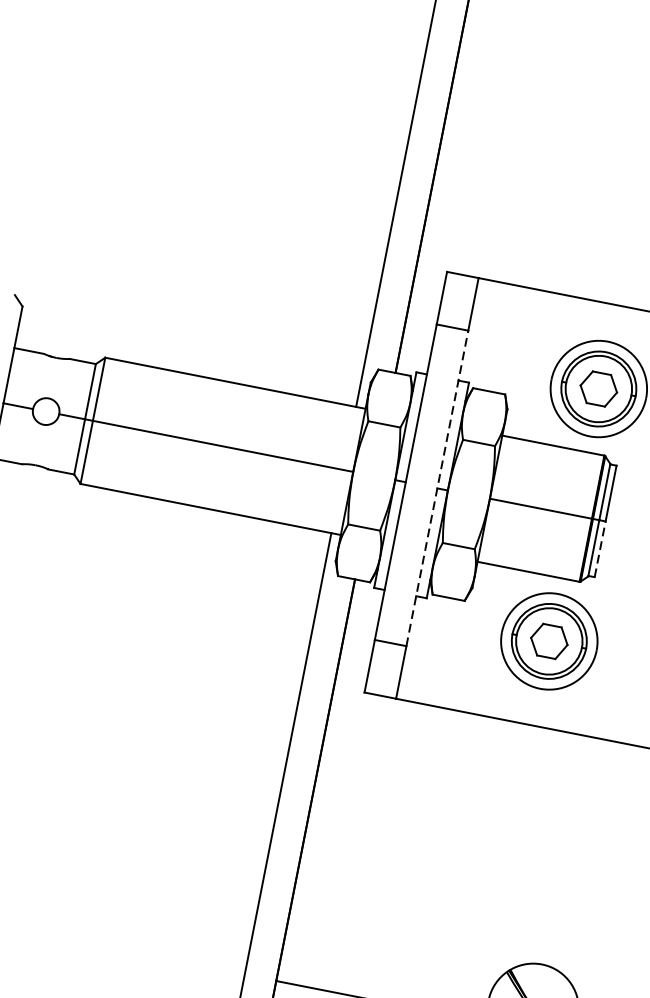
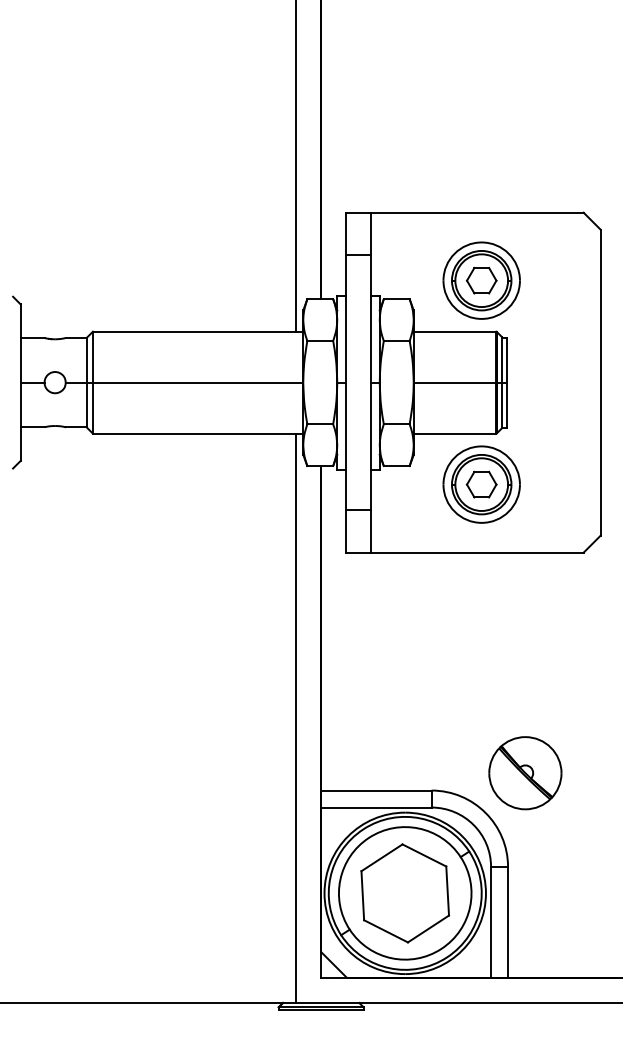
line: (437, 488) -> (371, 382), dashed -> solid
line: (600, 549) -> (507, 405), dashed -> solid

